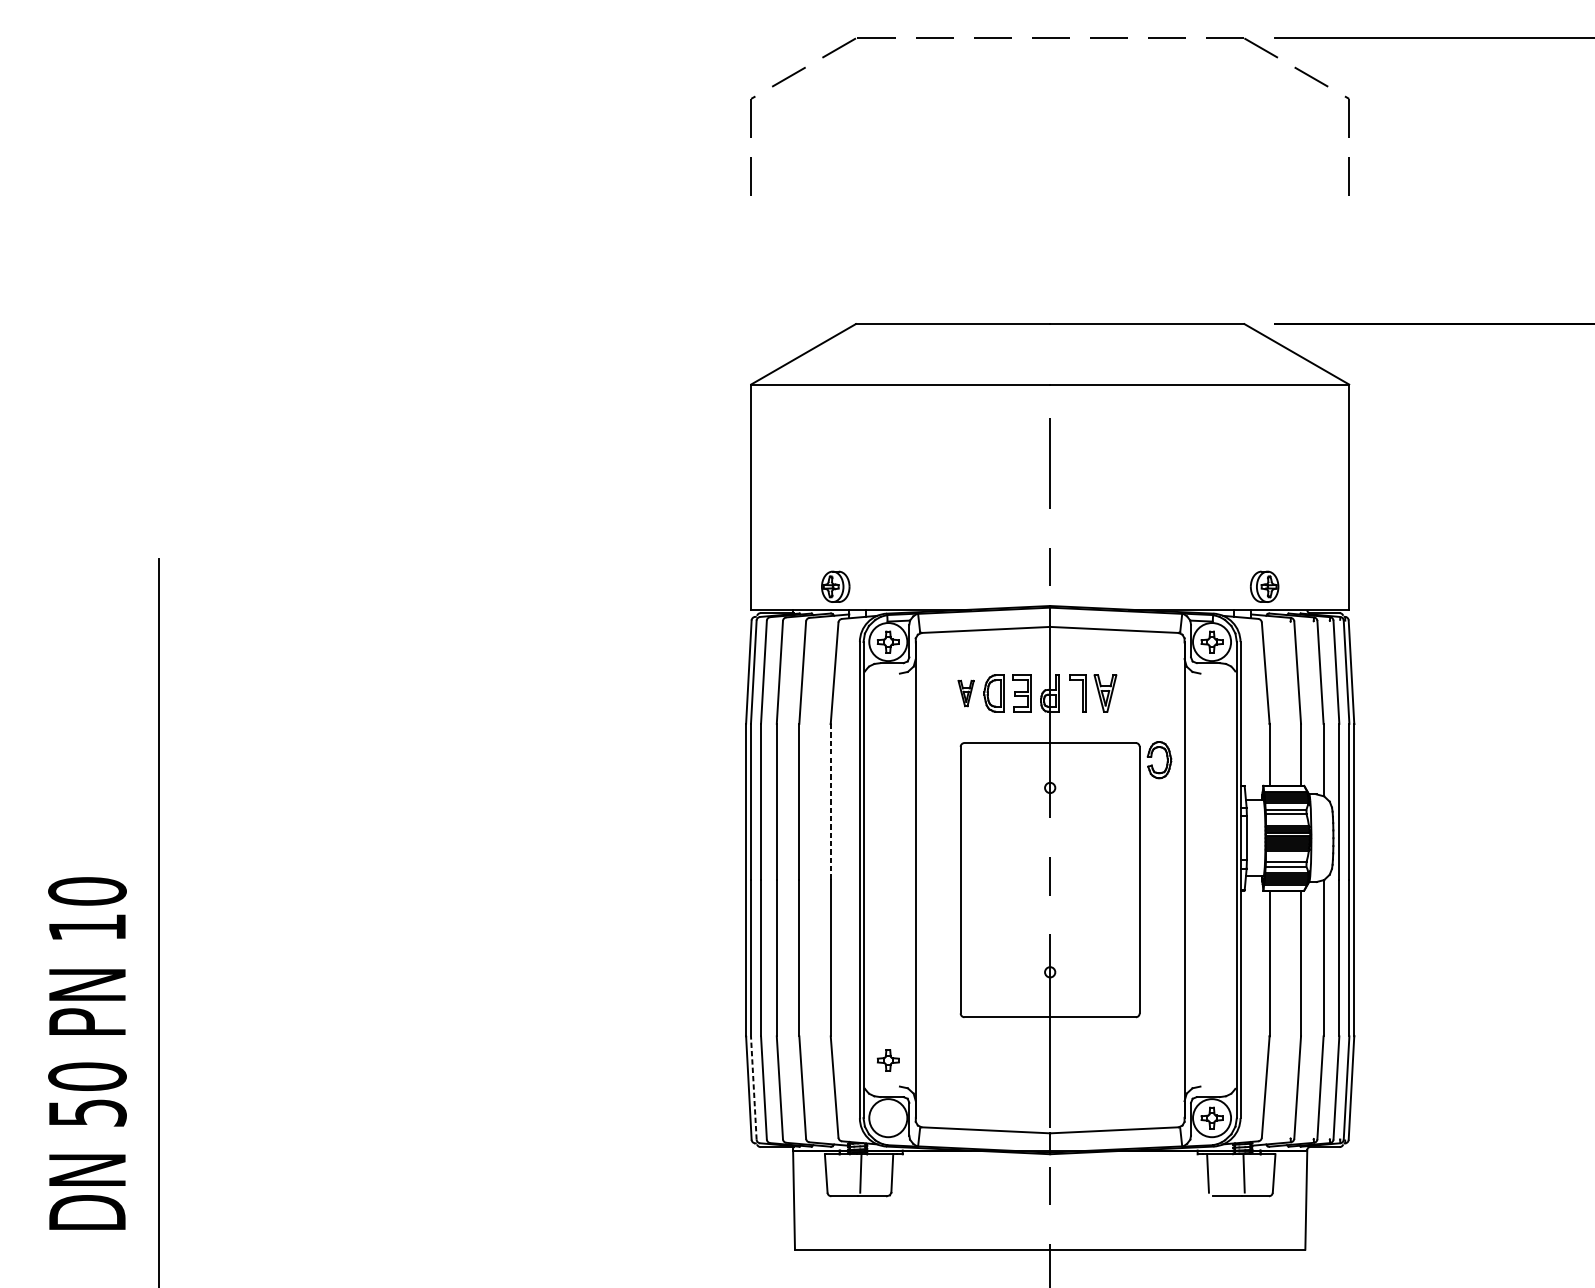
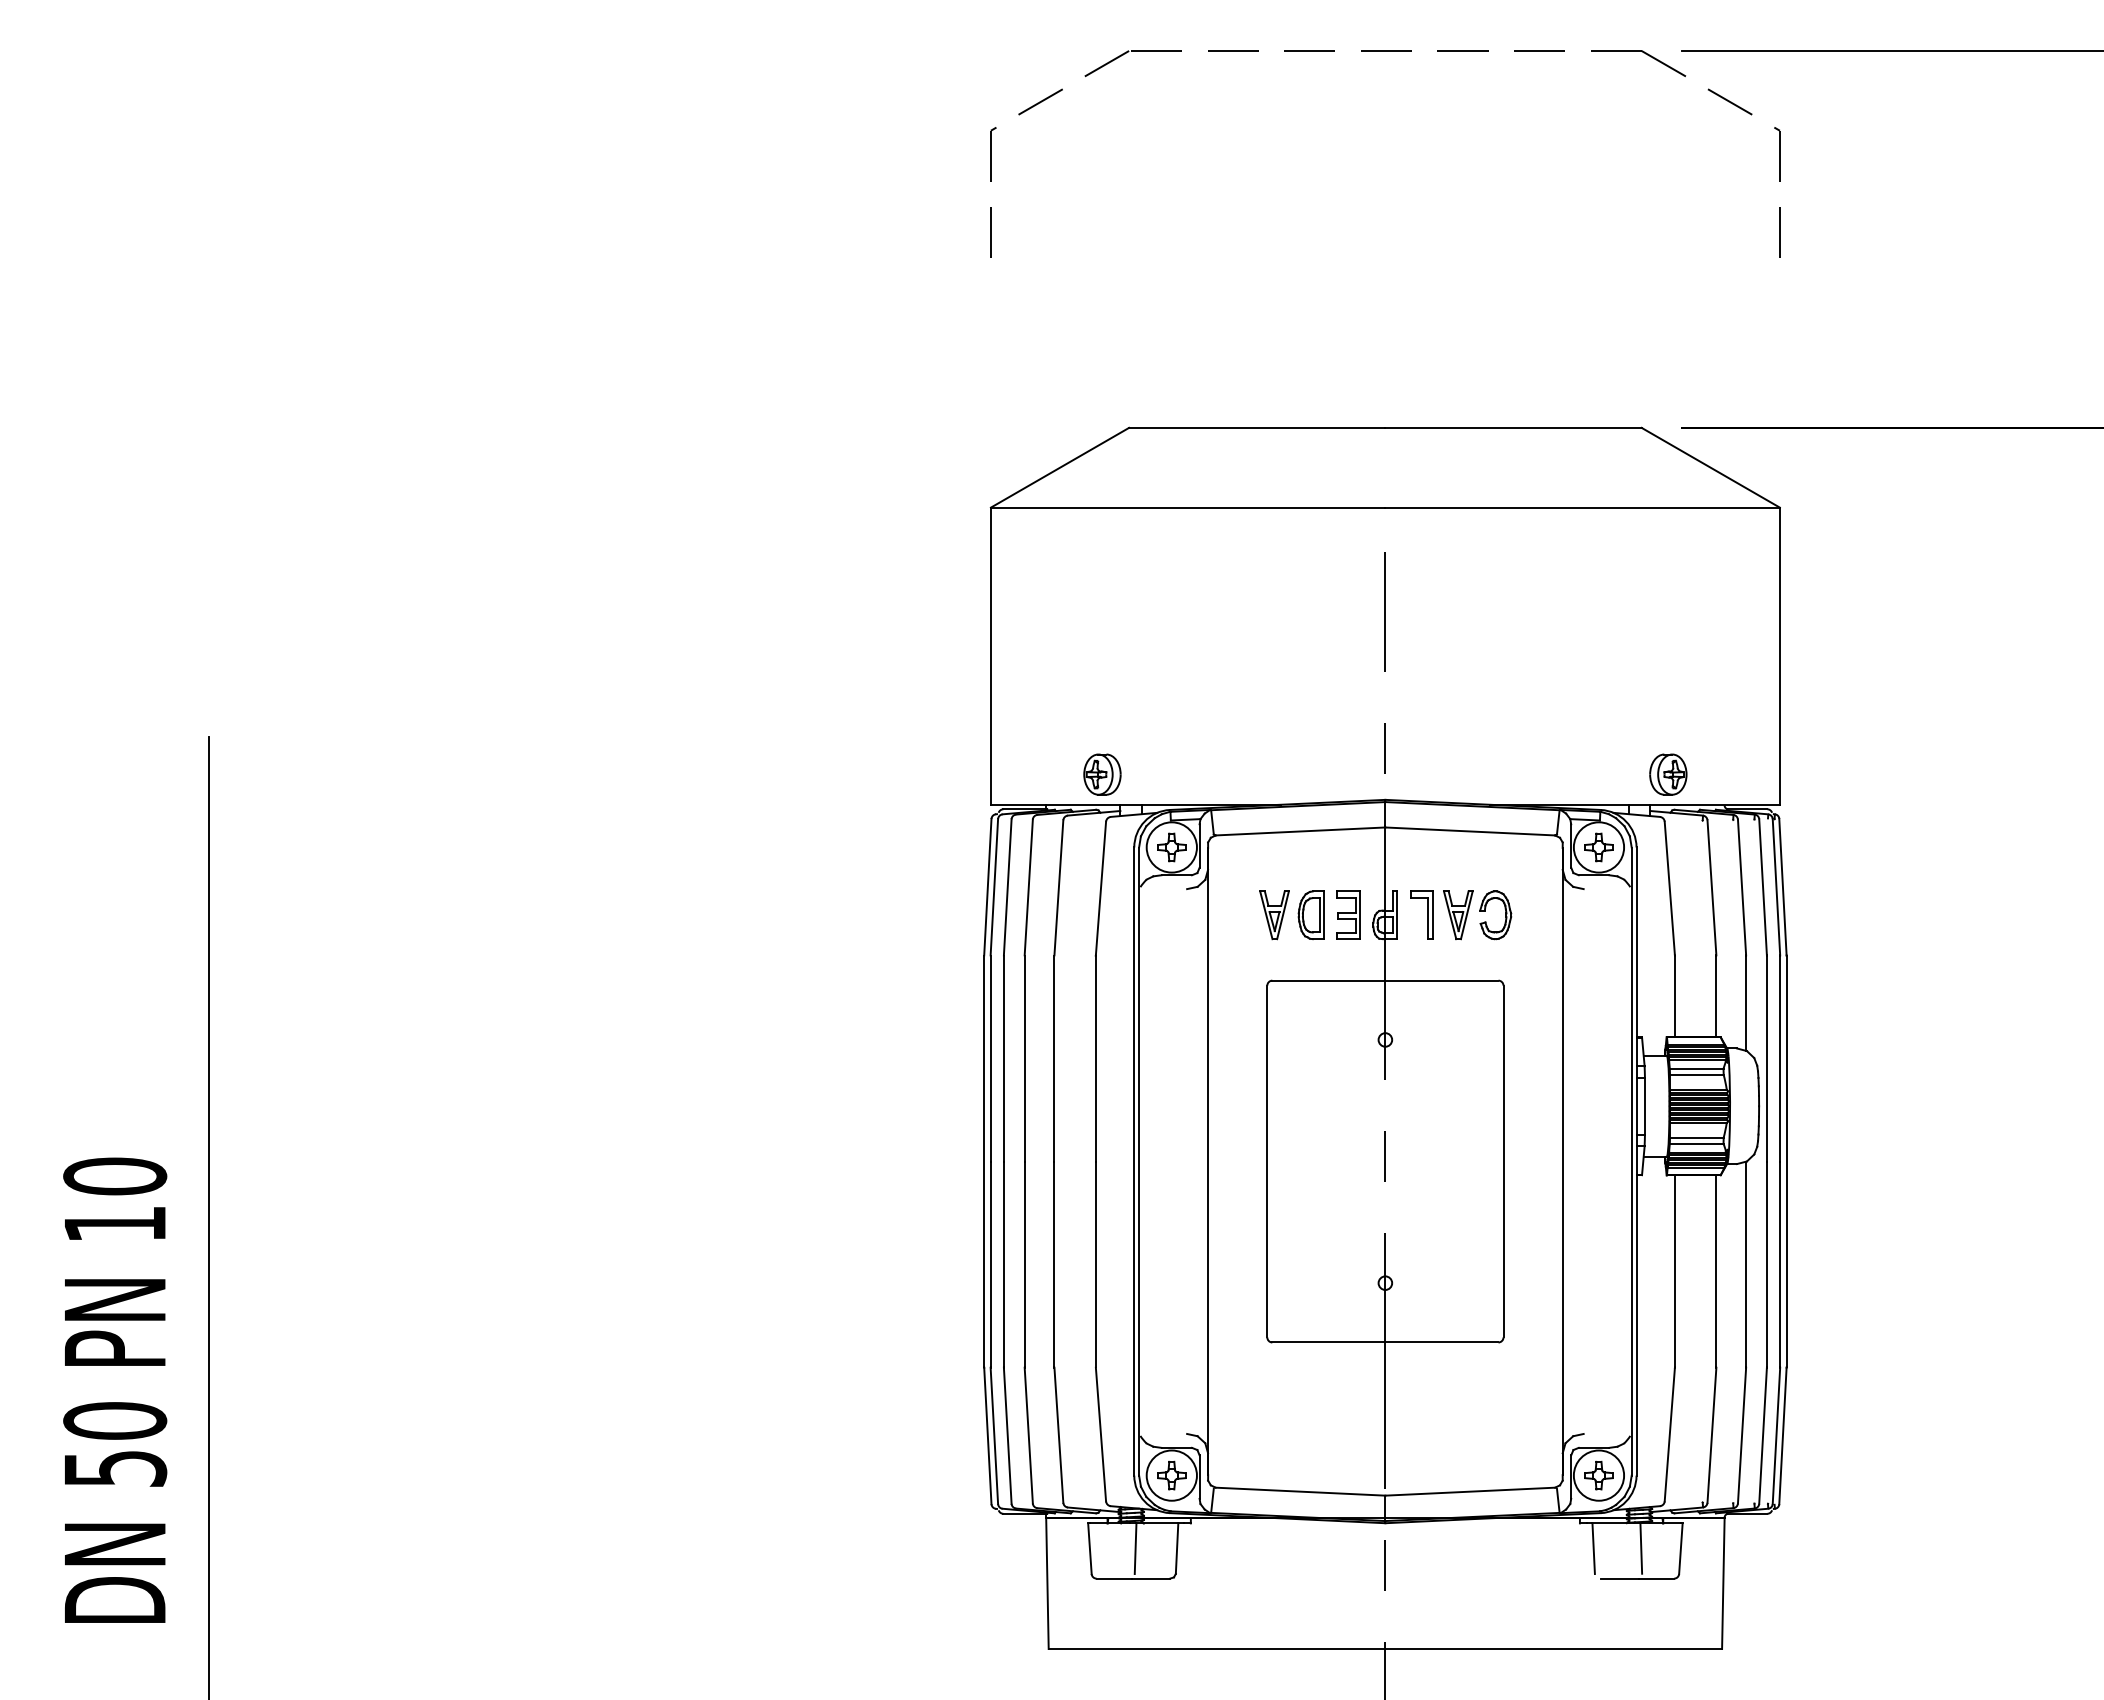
part: (966, 693) -> (1274, 915), size x1.43
part: (1166, 760) -> (1505, 915), moved
line: (830, 802) -> (1095, 1058), dashed -> solid
part: (888, 1060) -> (1171, 1475), moved
line: (753, 1087) -> (994, 1435), dashed -> solid

